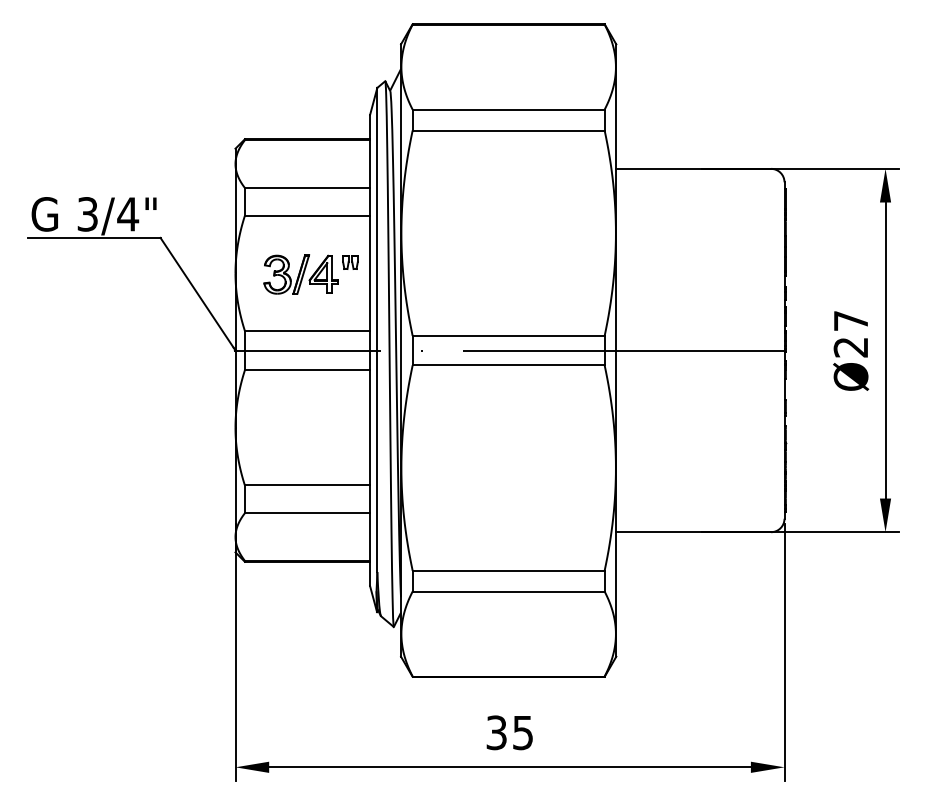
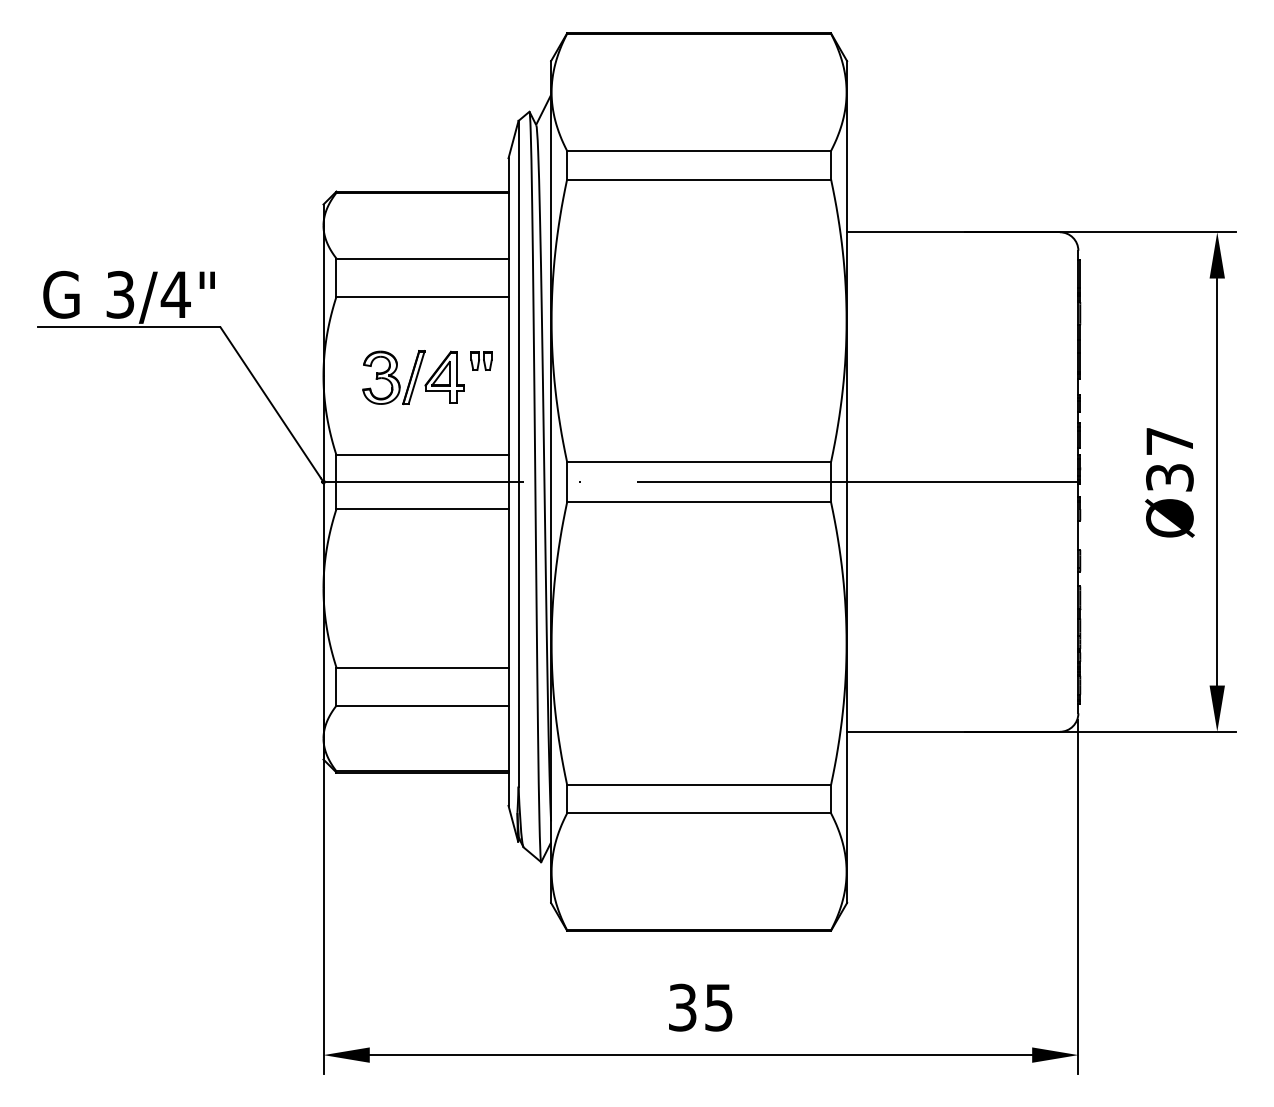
text: (850, 347) -> (1169, 477), Ø27 -> Ø37

